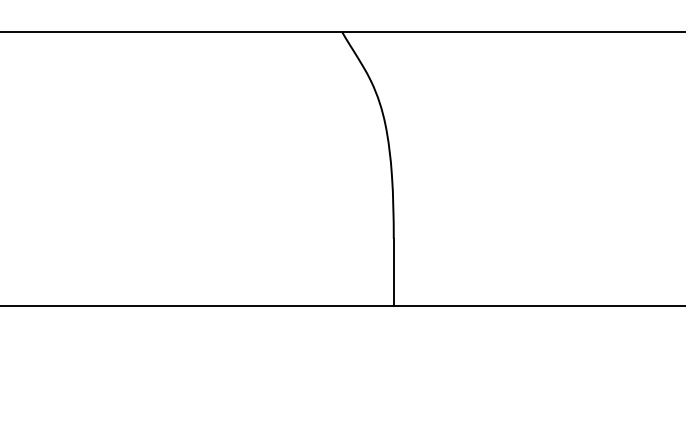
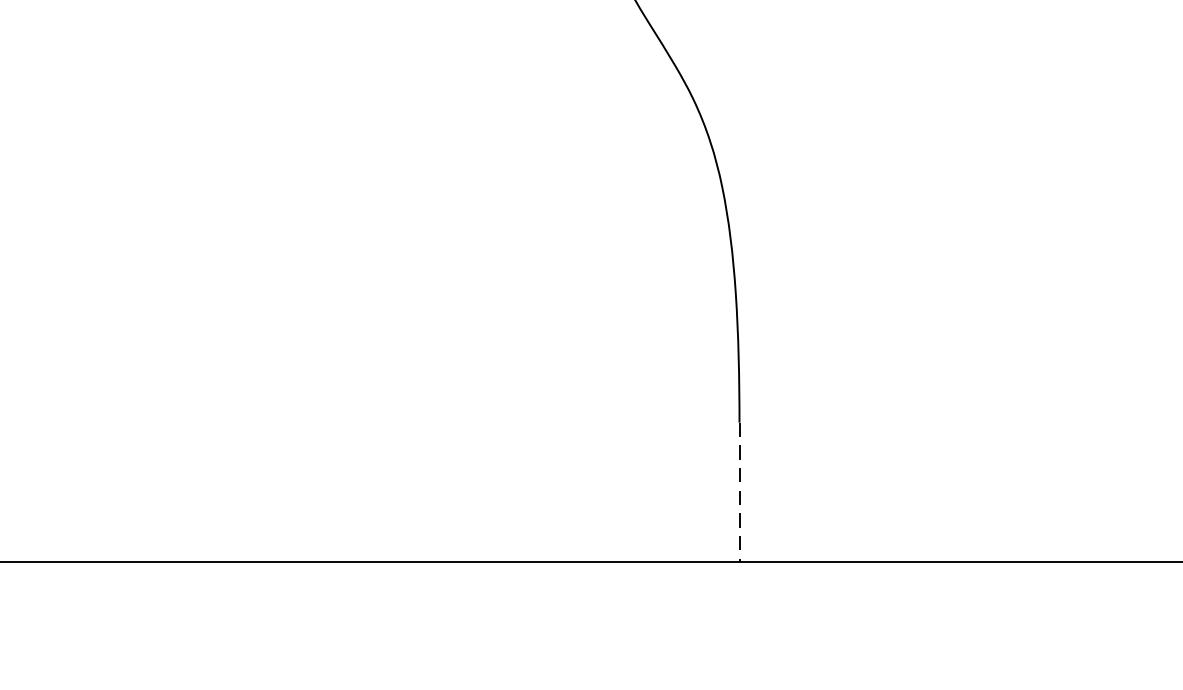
line: (393, 272) -> (738, 492), solid -> dashed

